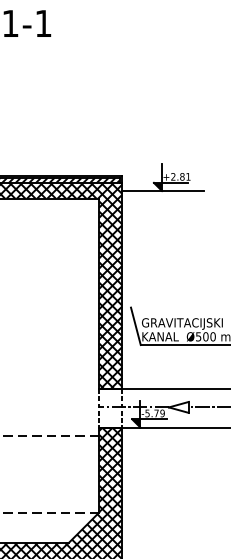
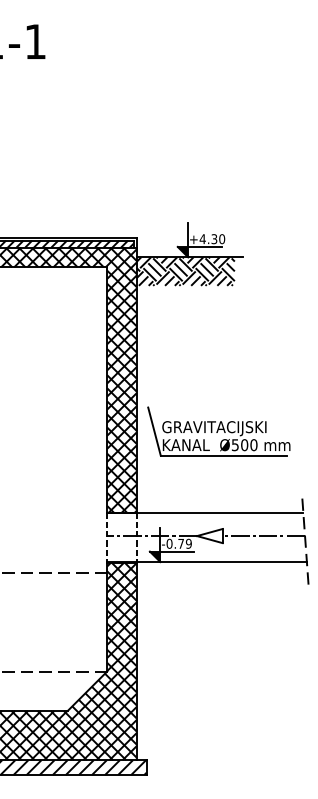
text: (180, 177) -> (212, 239), +2.81 -> +4.30
hatch: (159, 201) -> (185, 271), added
text: (147, 413) -> (169, 543), -5.79 -> -0.79

